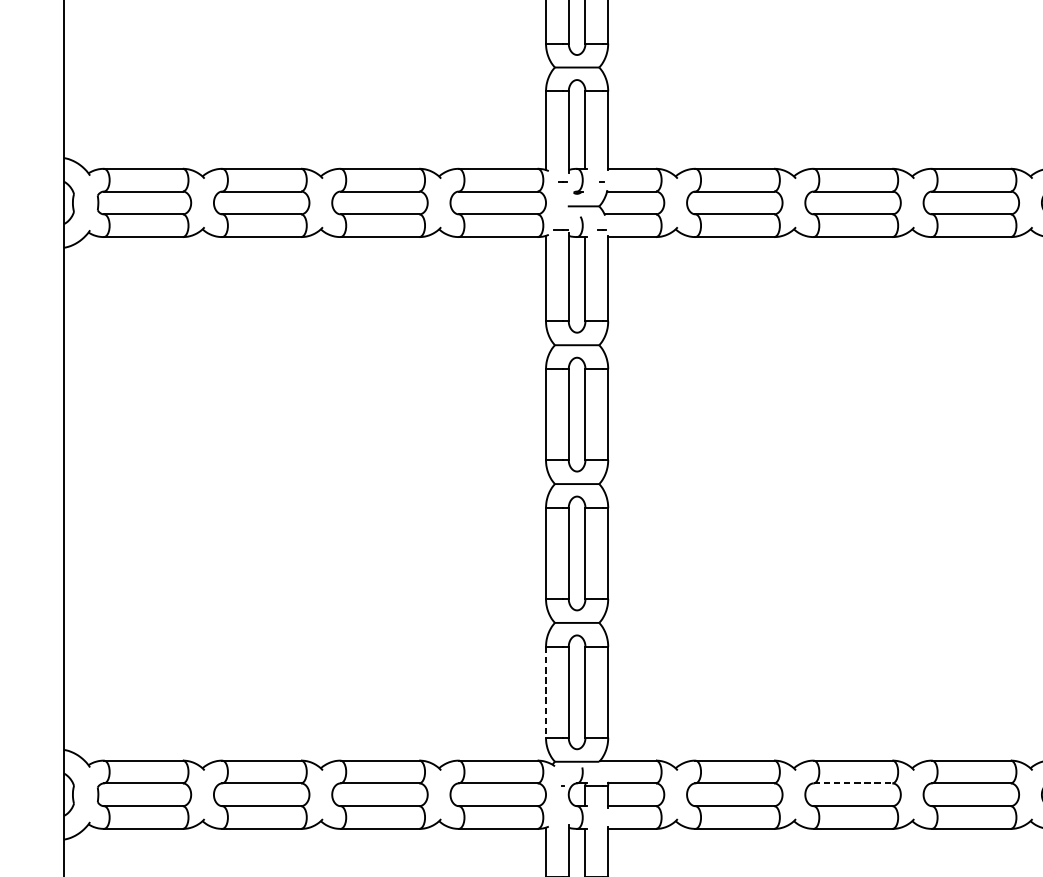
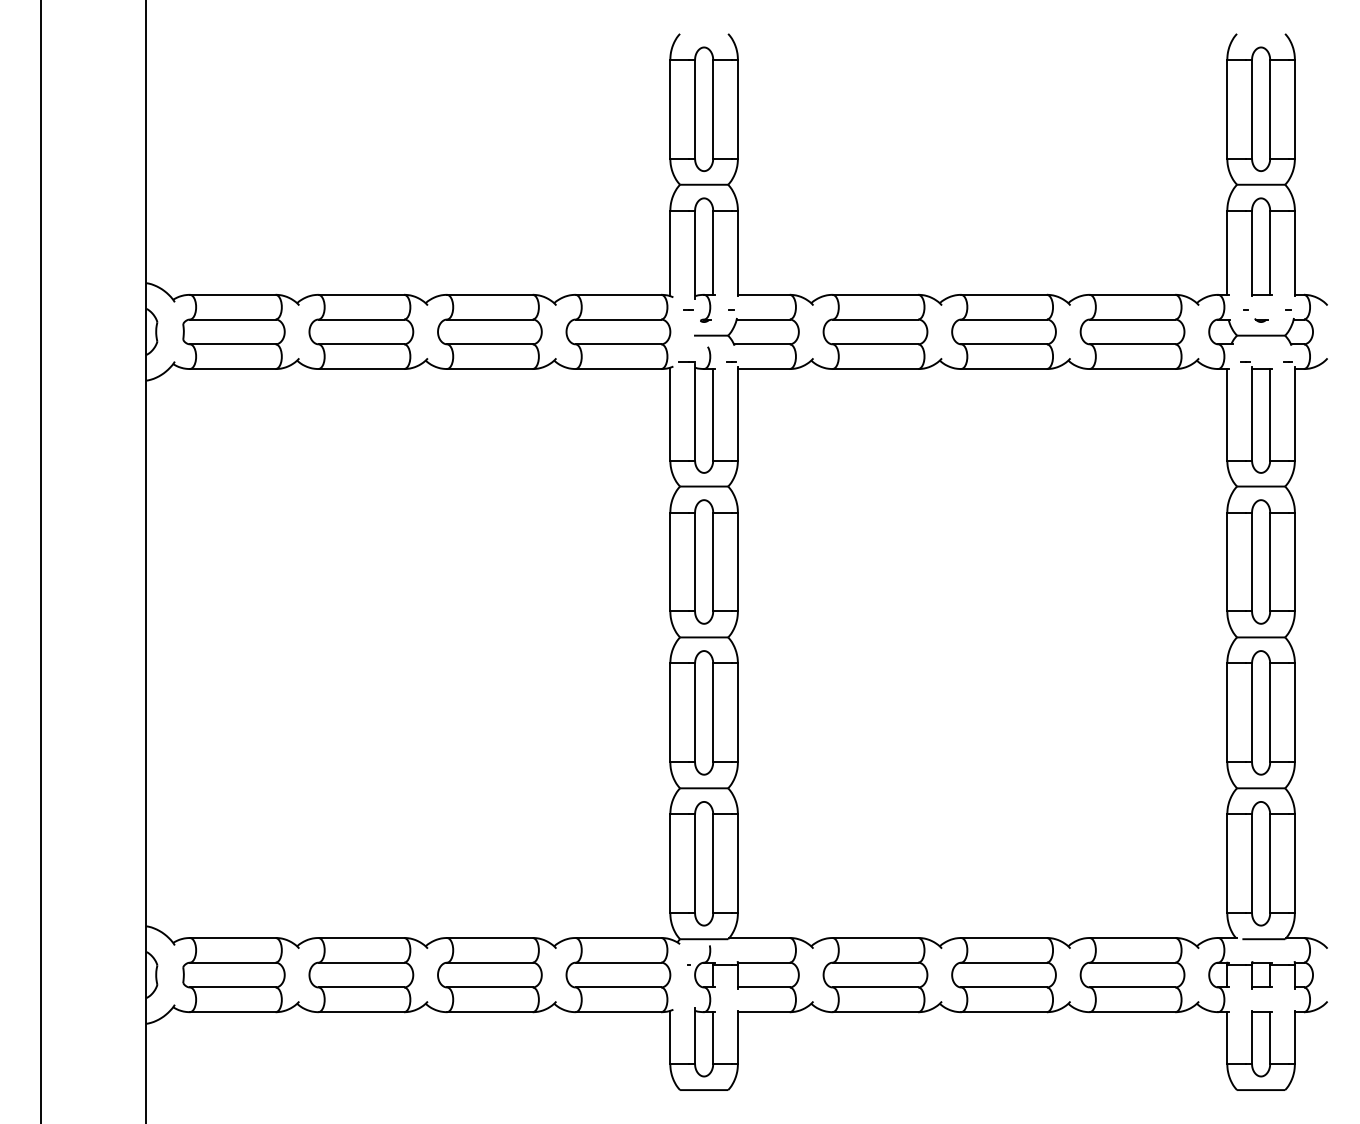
line: (546, 693) -> (670, 864), dashed -> solid
line: (853, 783) -> (1004, 962), dashed -> solid

